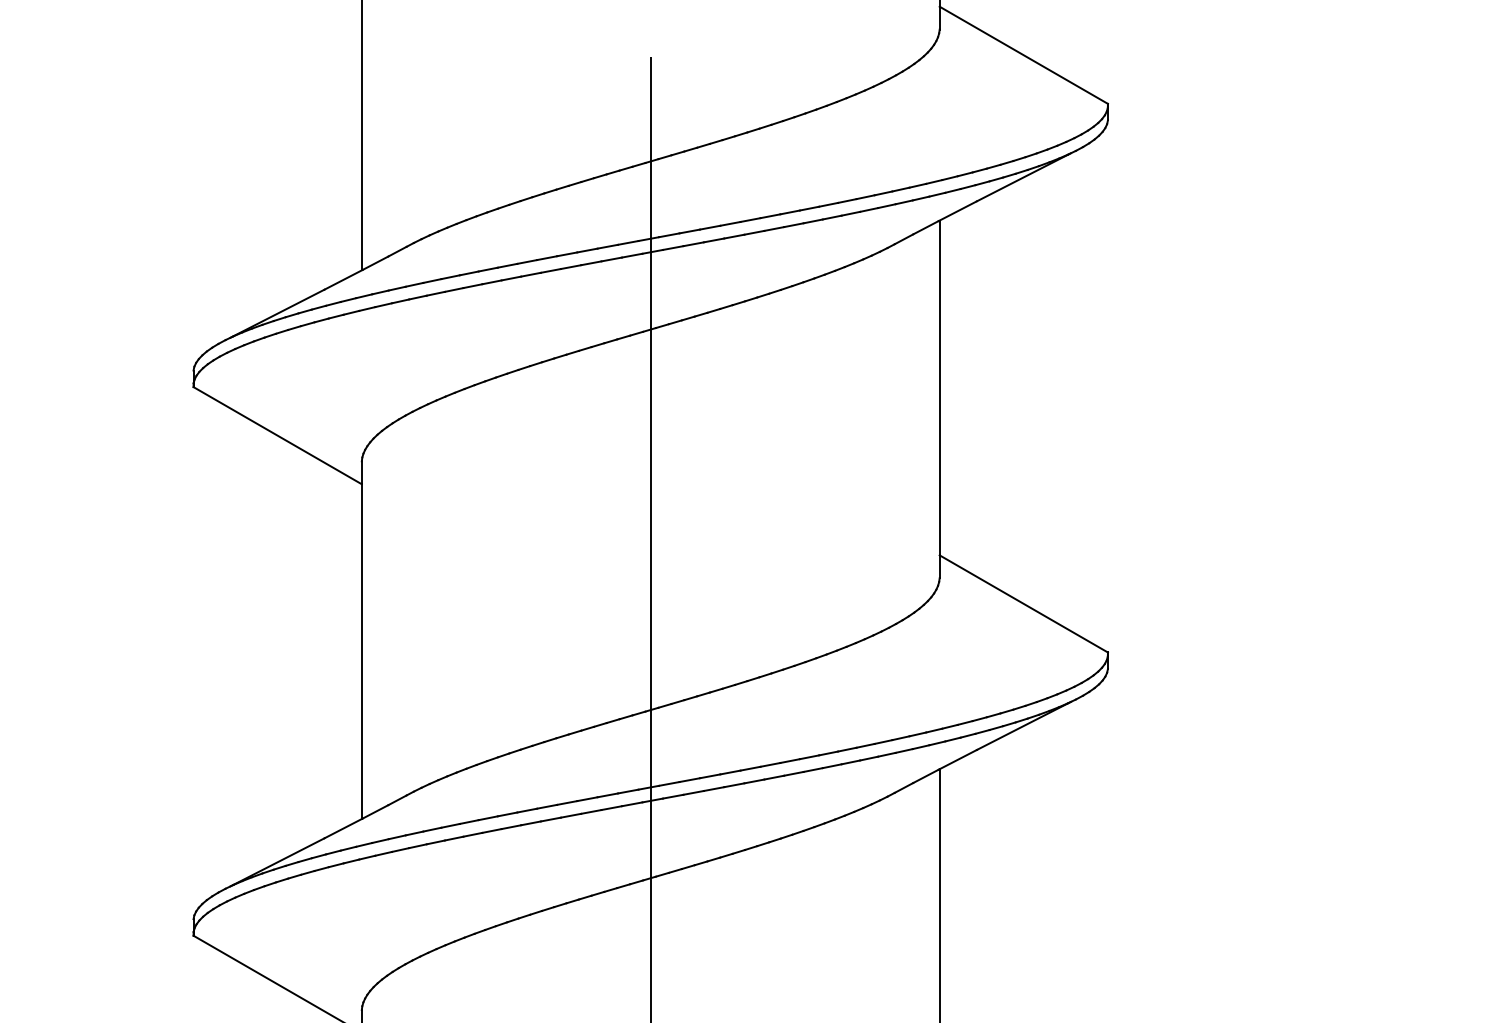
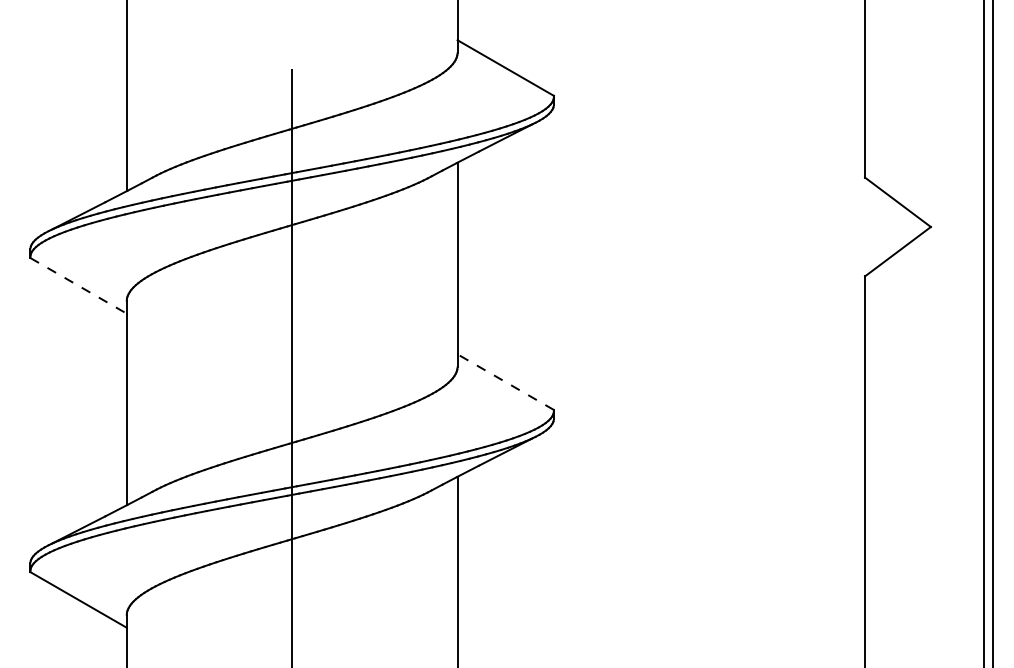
line: (277, 435) -> (78, 285), solid -> dashed
line: (1023, 604) -> (505, 382), solid -> dashed

